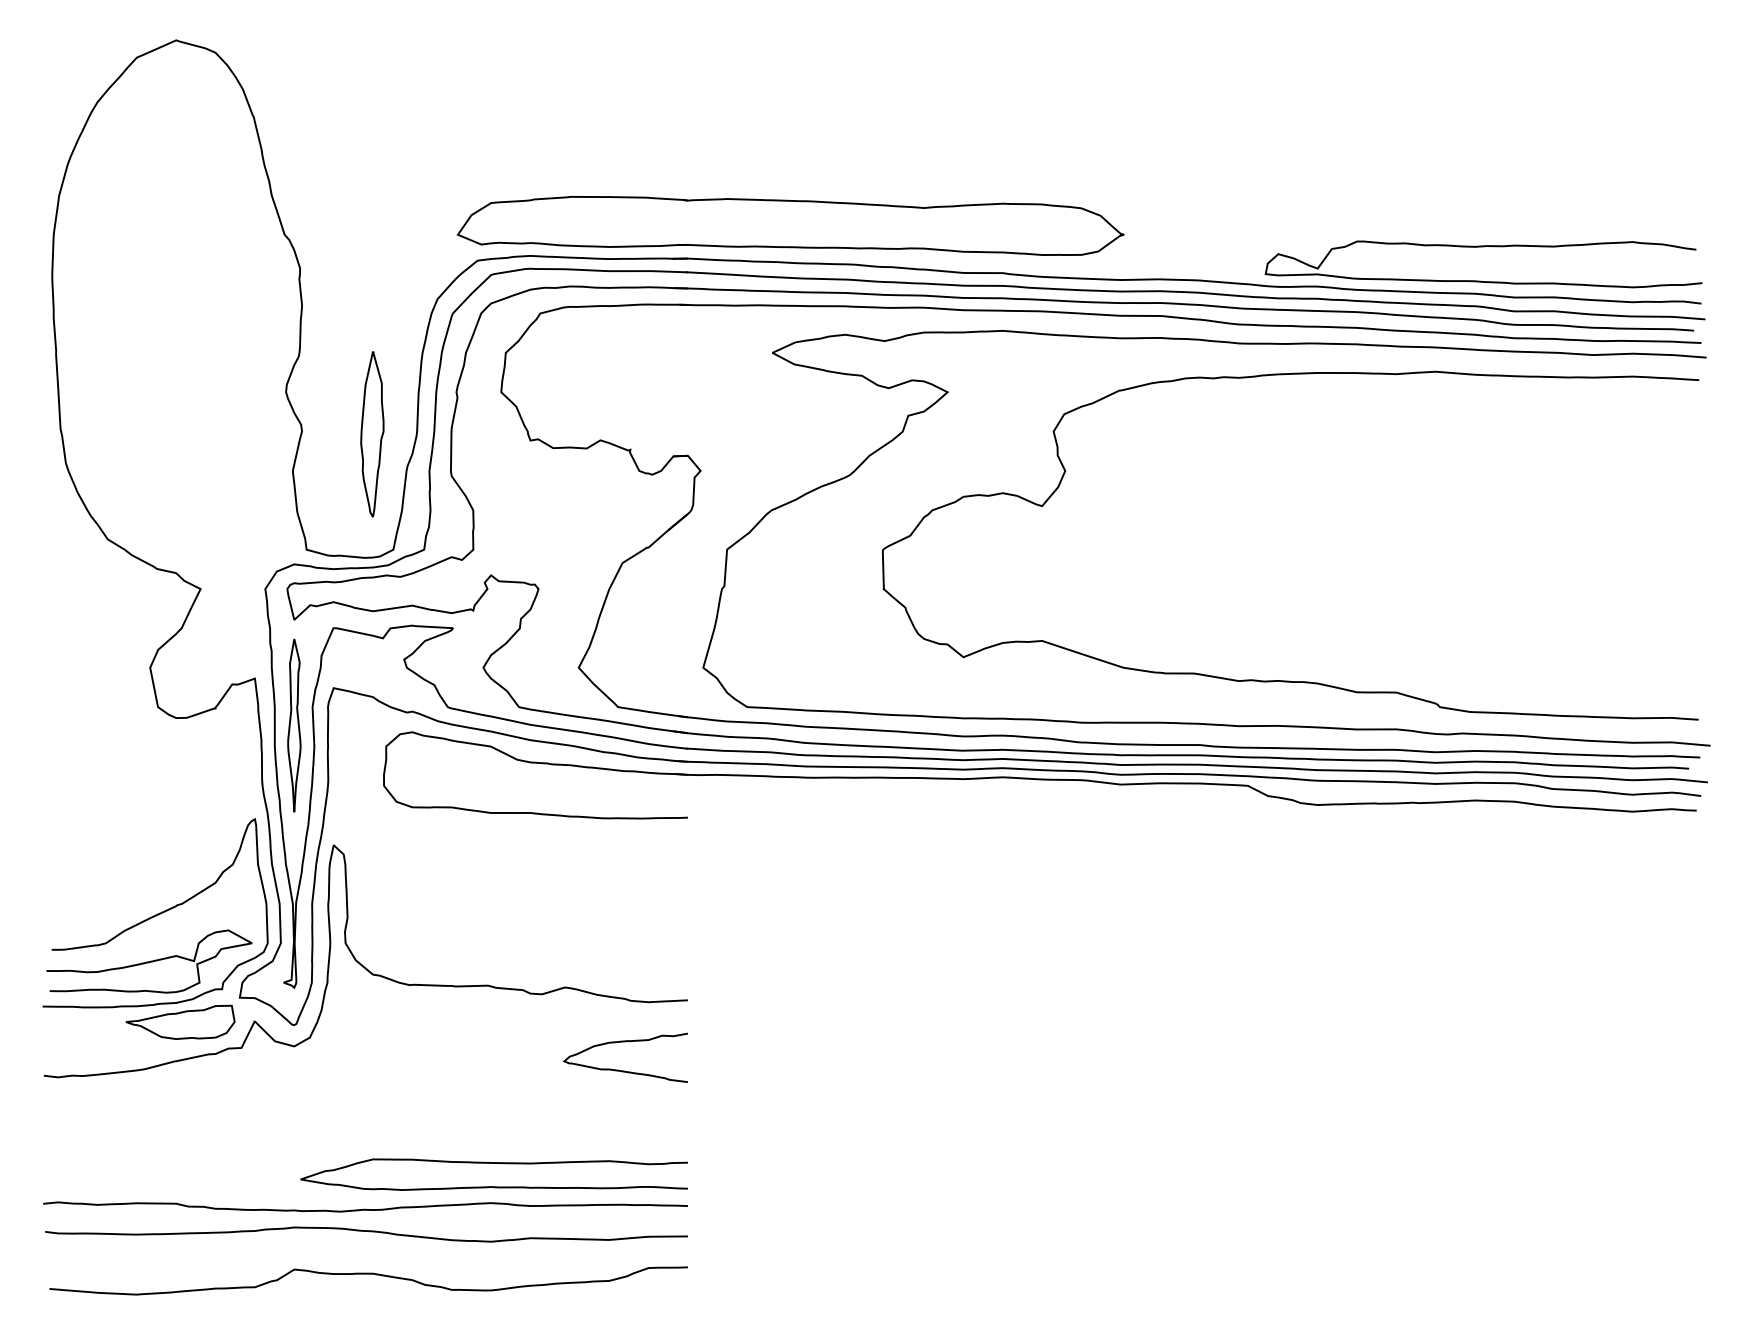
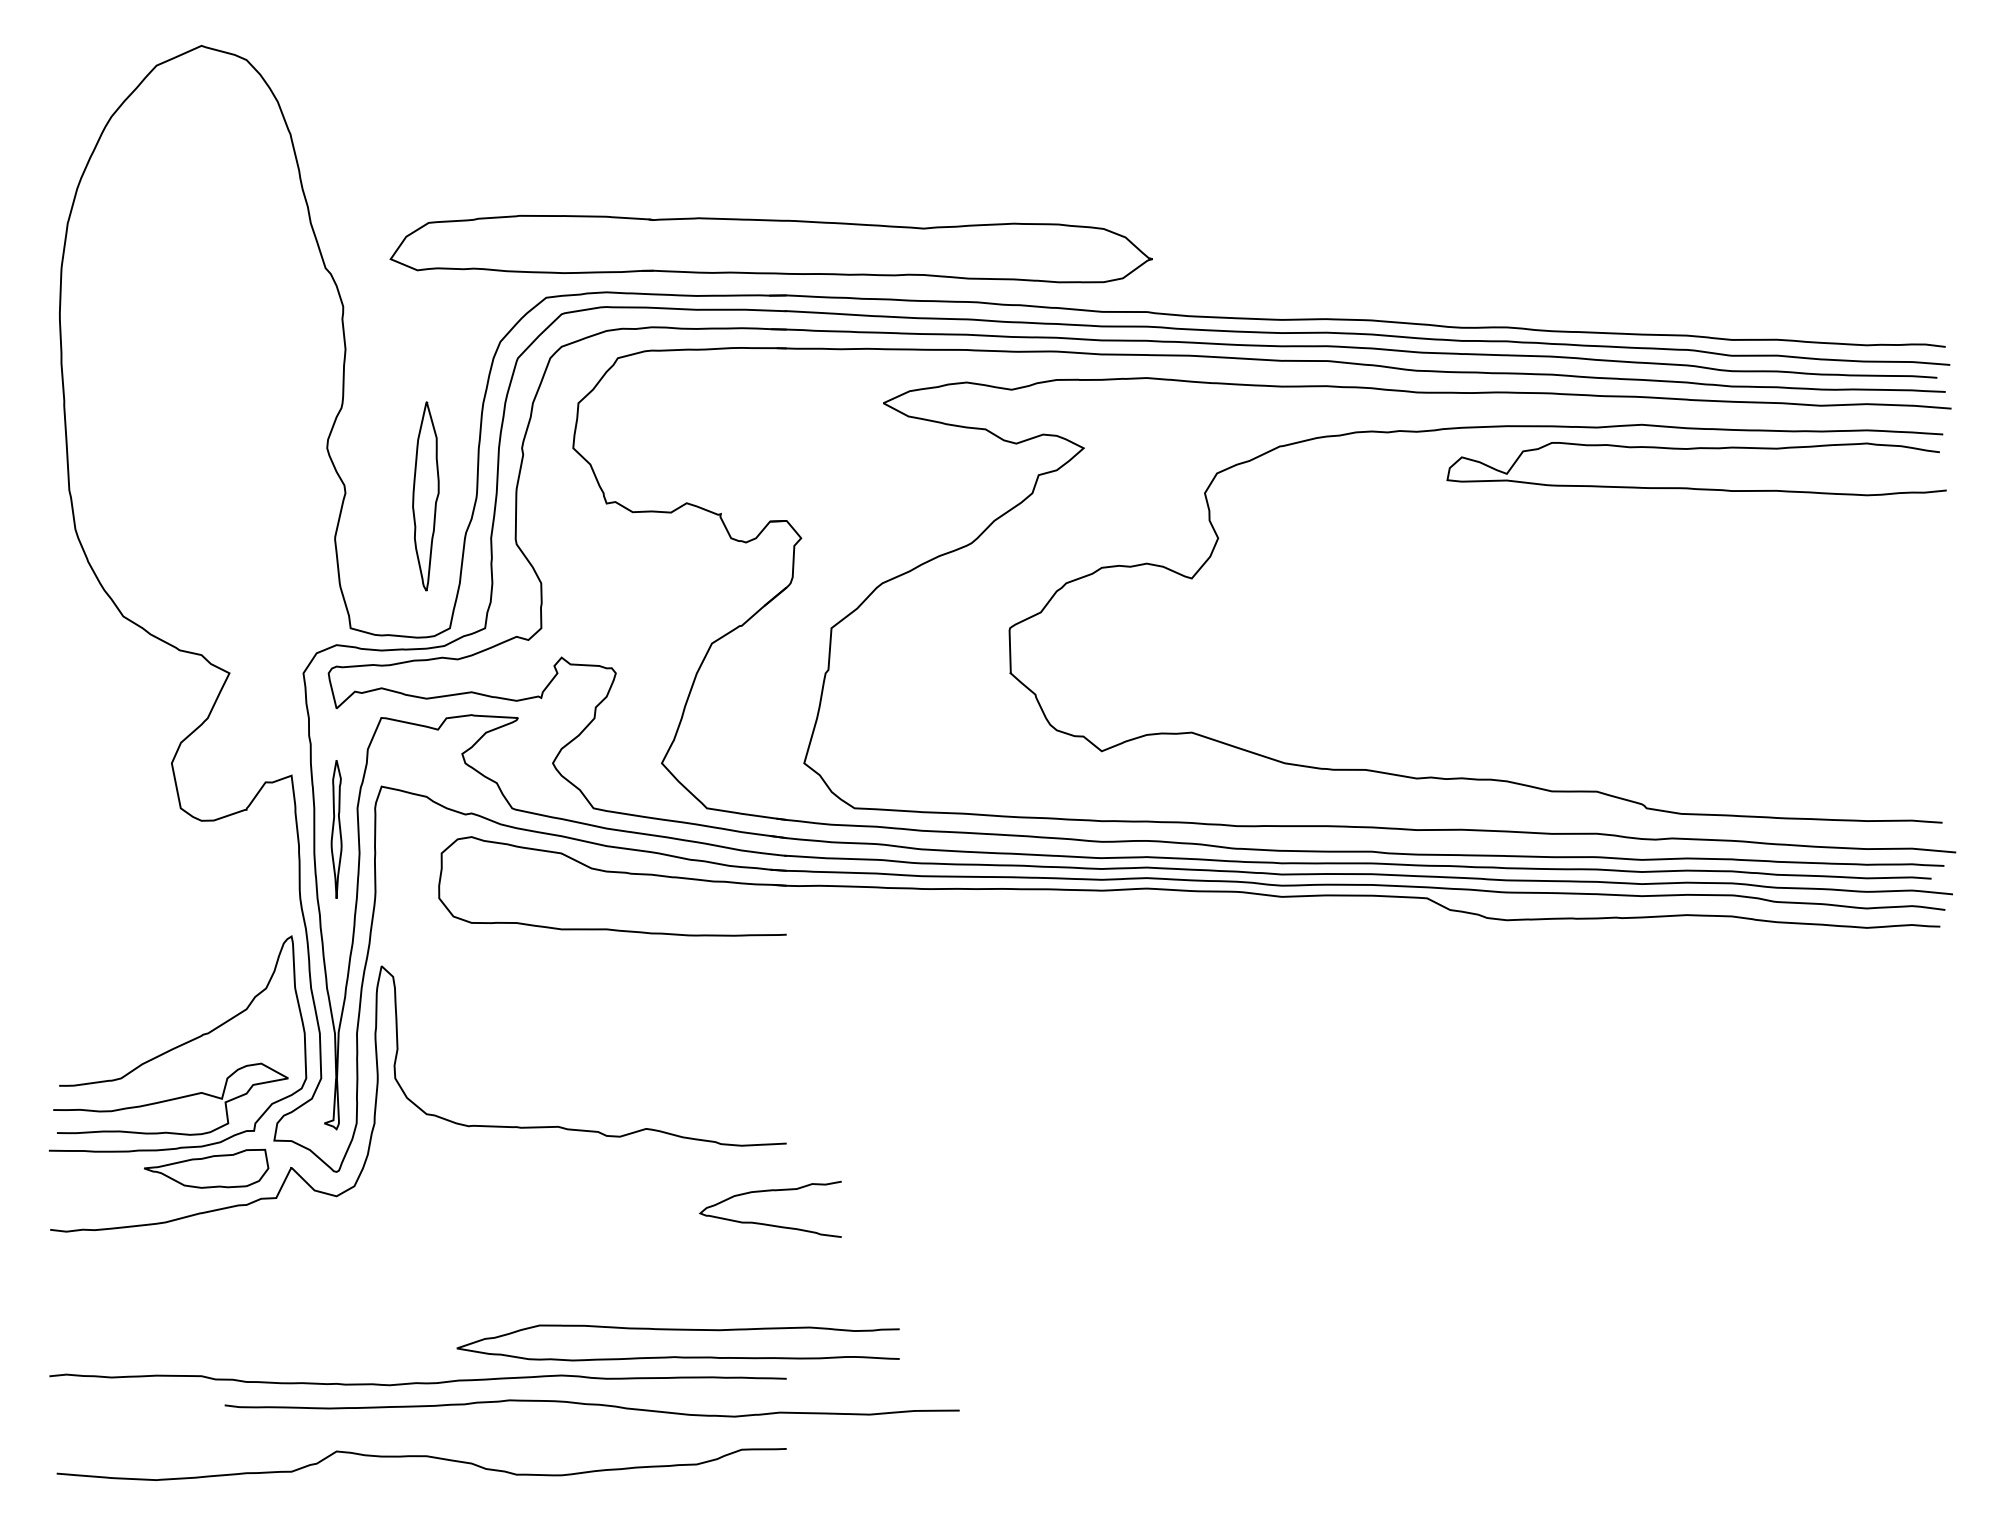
part: (790, 226) -> (770, 249), moved
curve: (1480, 280) -> (1692, 487), moved
part: (294, 725) -> (336, 829), size x0.7
curve: (622, 1070) -> (766, 1223), moved
curve: (493, 1163) -> (677, 1330), moved
curve: (365, 1231) -> (591, 1405), moved

